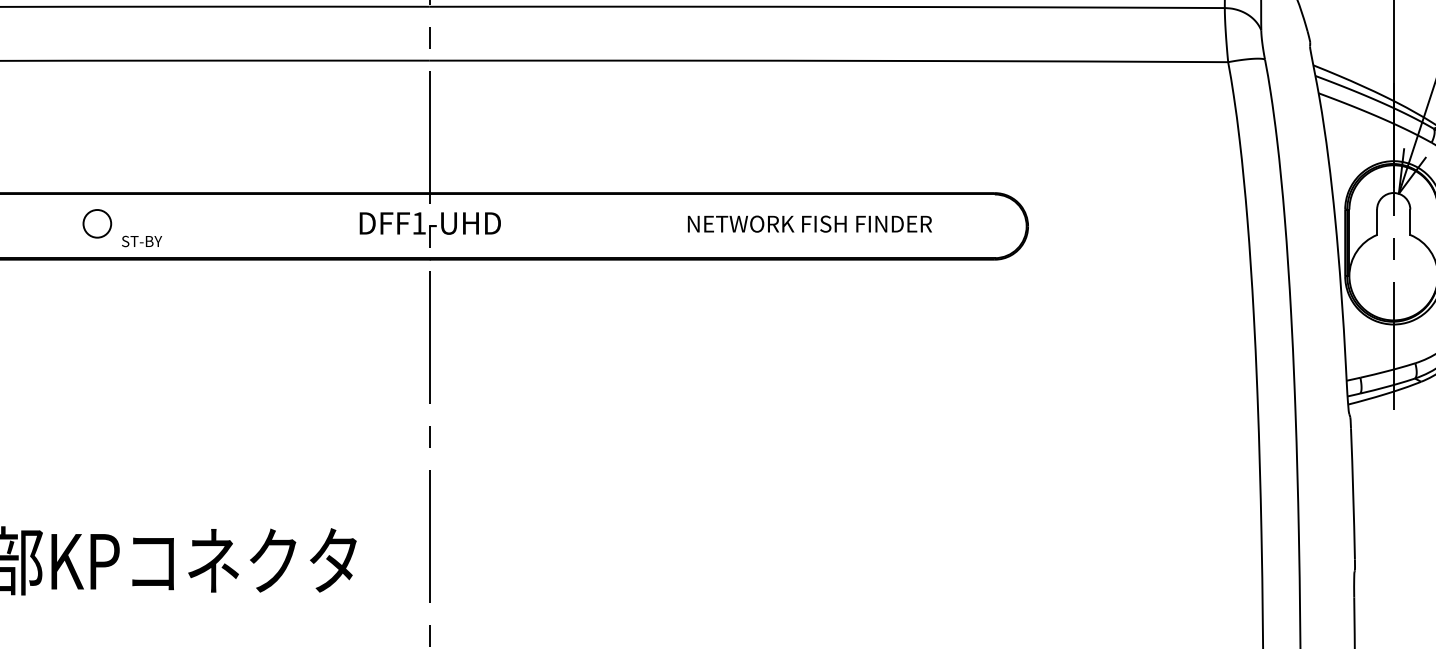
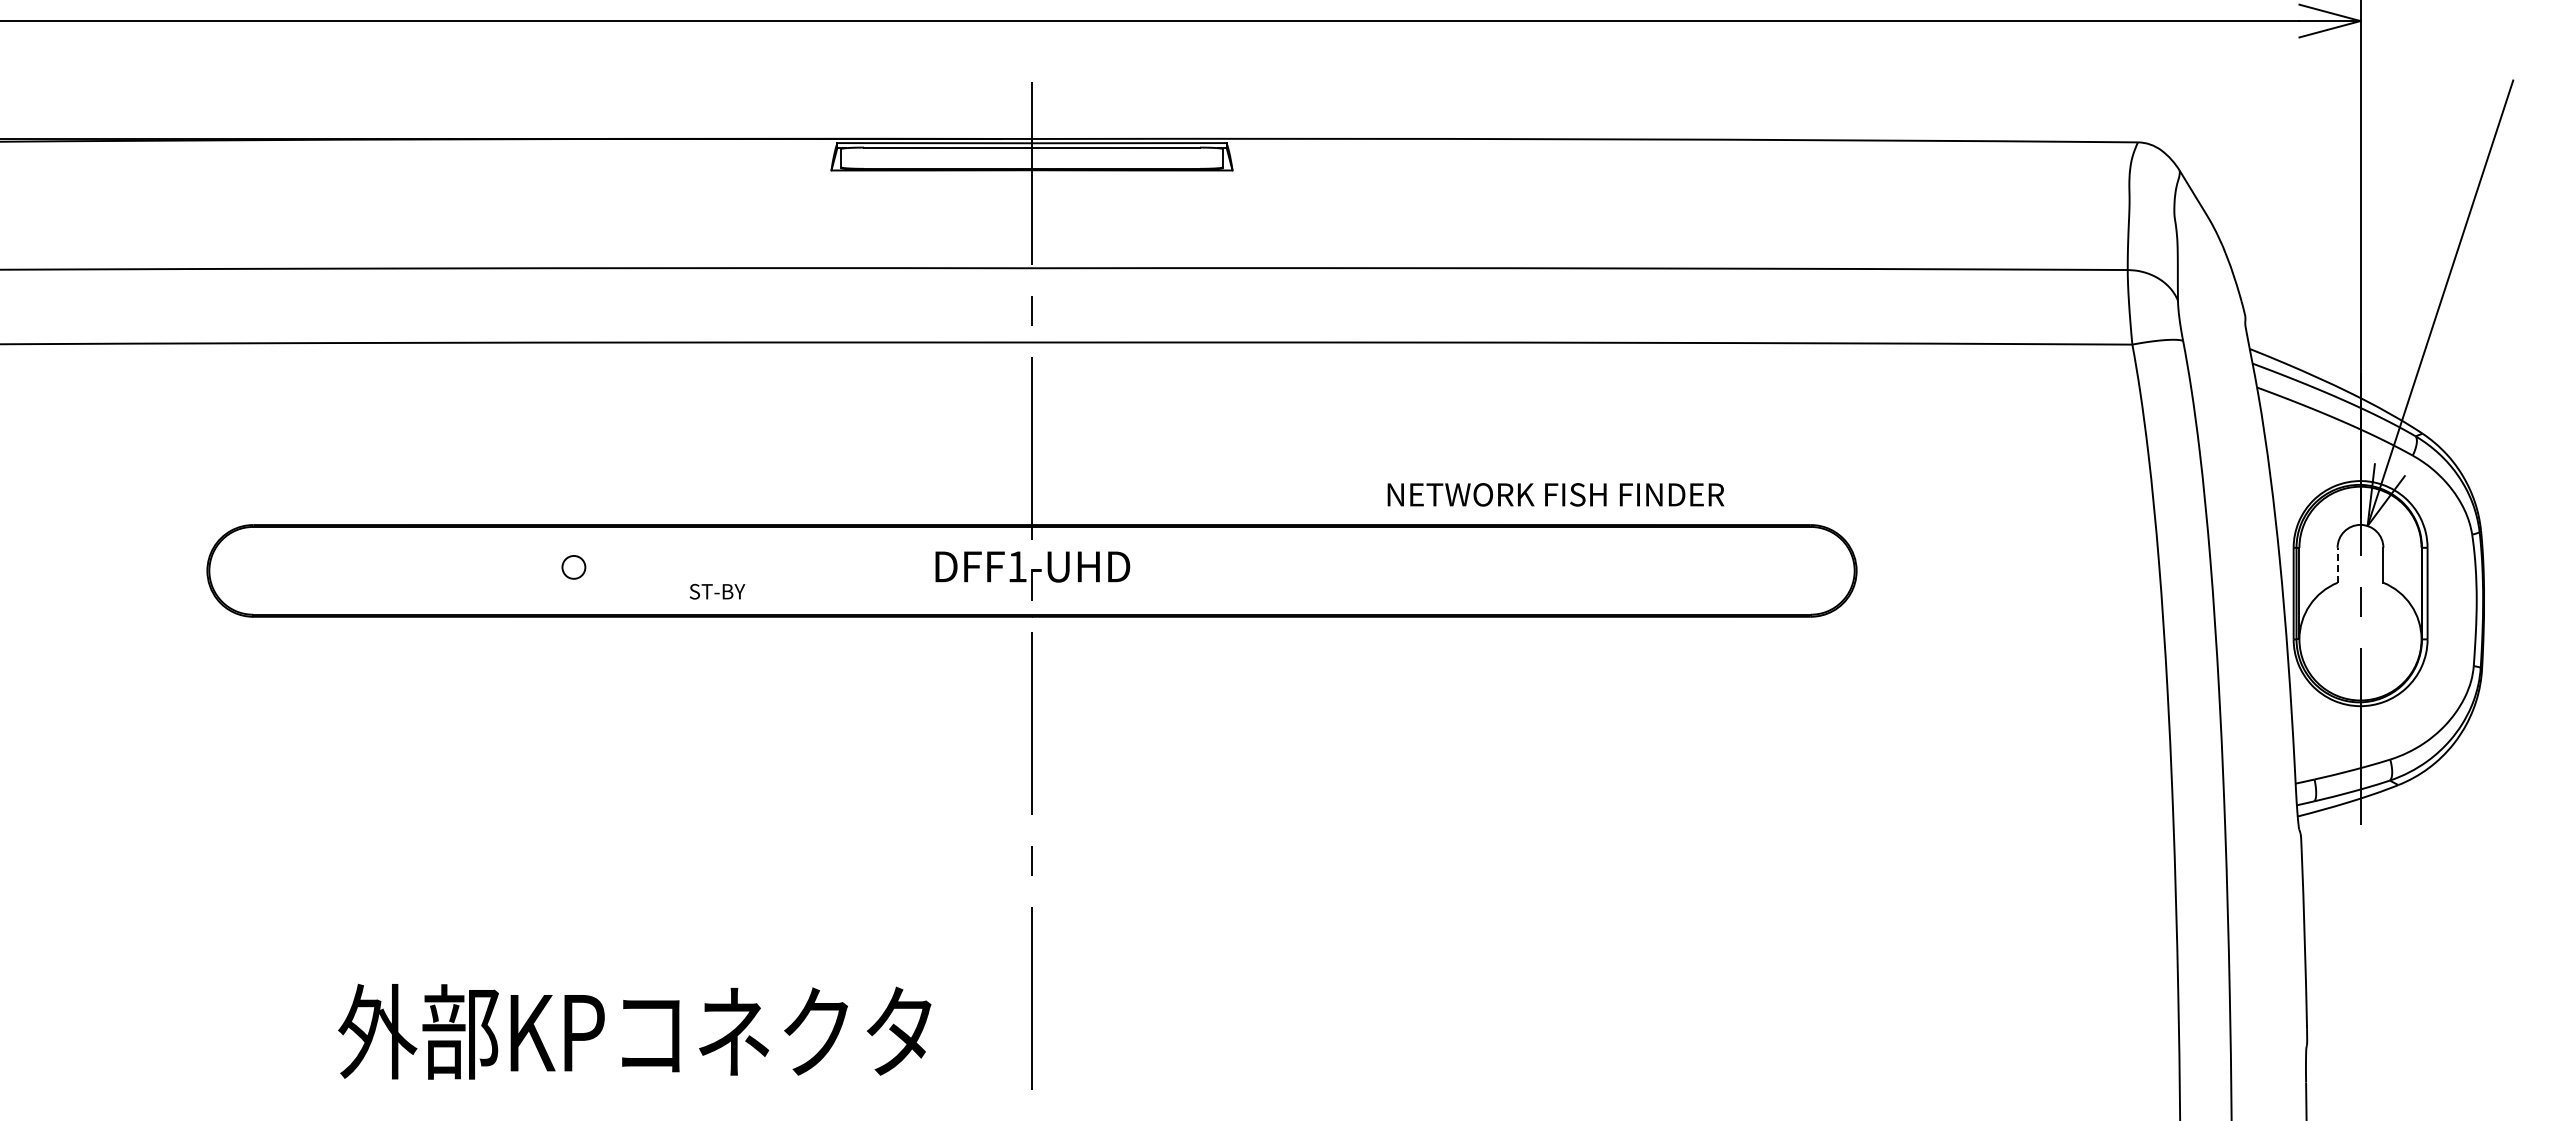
line: (1377, 221) -> (2337, 564), solid -> dashed
circle: (97, 223) -> (573, 567), size x0.6
text: (809, 223) -> (1555, 494), moved
text: (142, 241) -> (717, 591), moved

